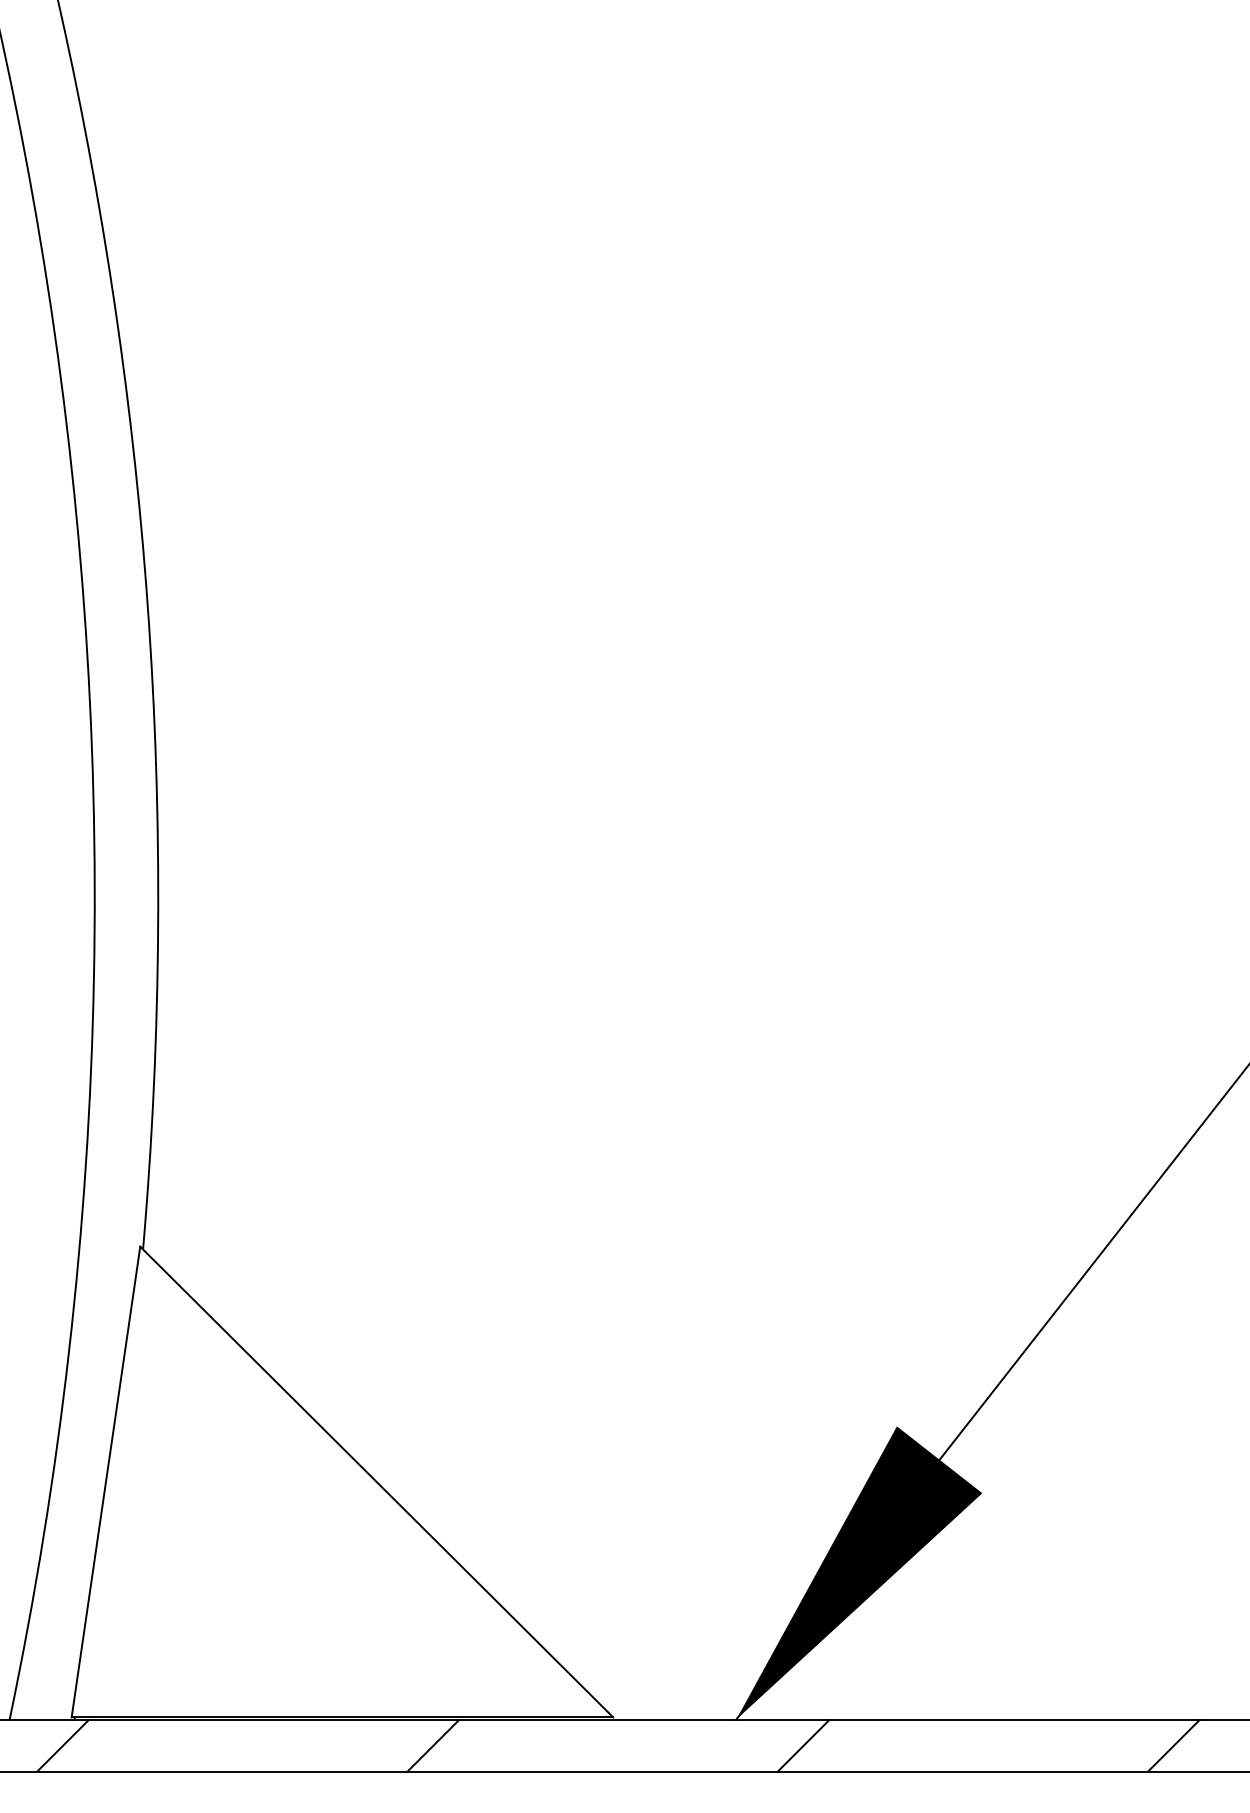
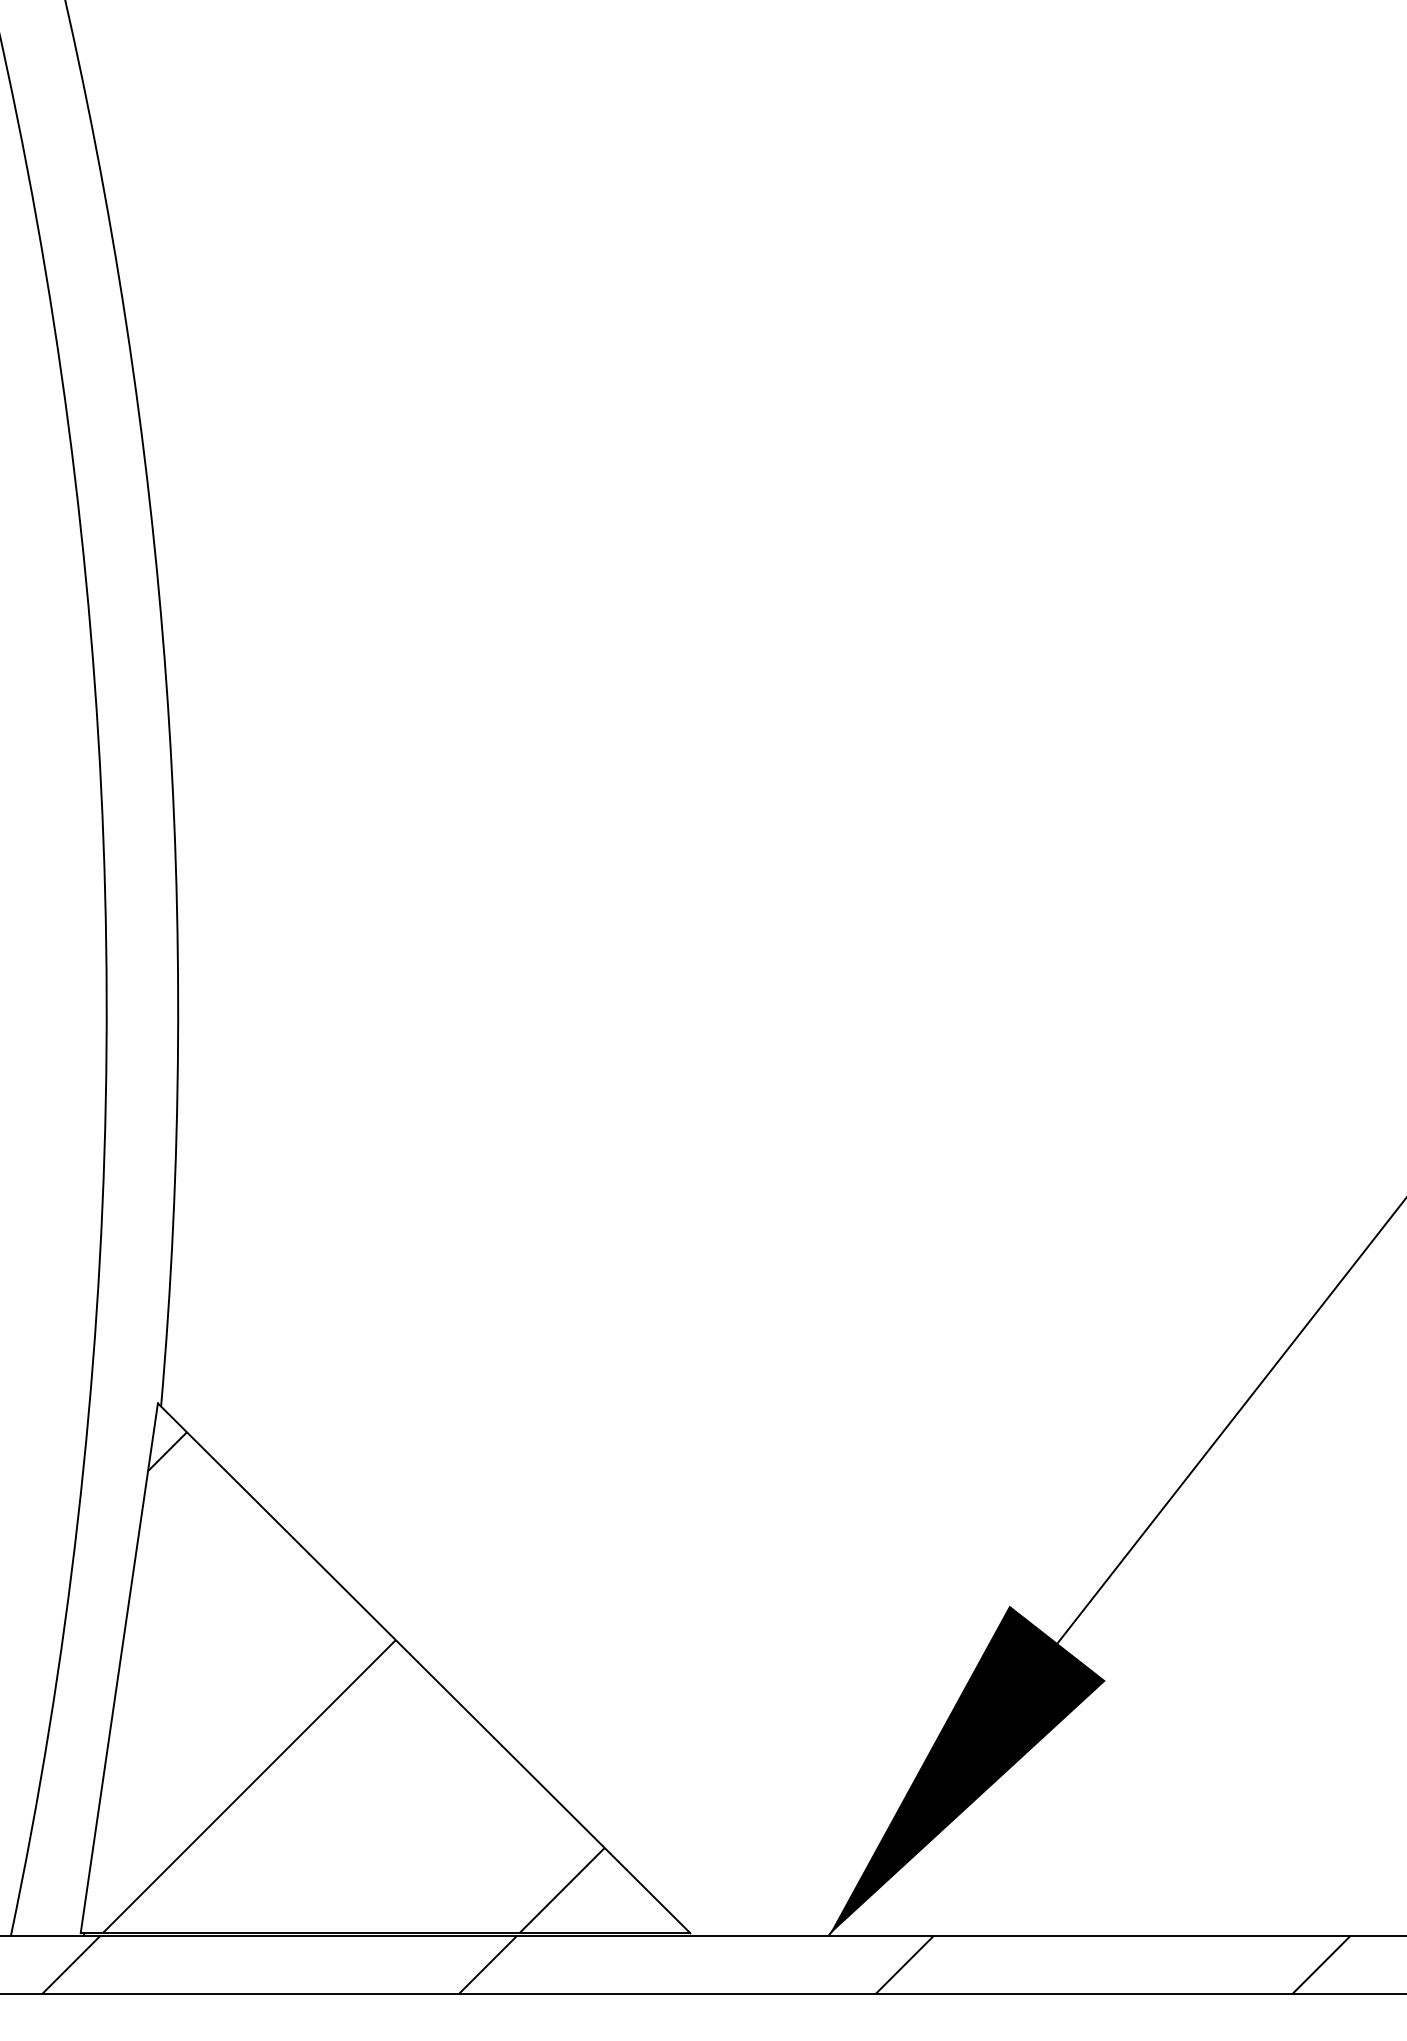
hatch: (314, 1494) -> (353, 1682), added

